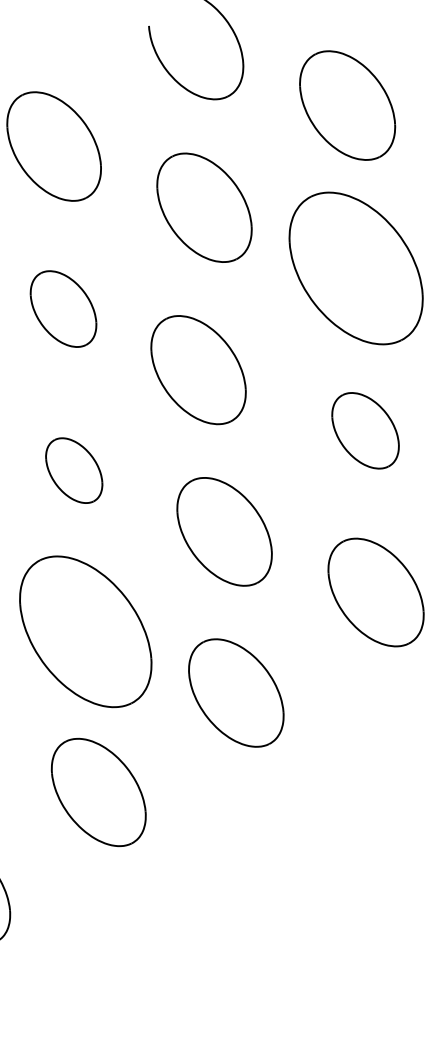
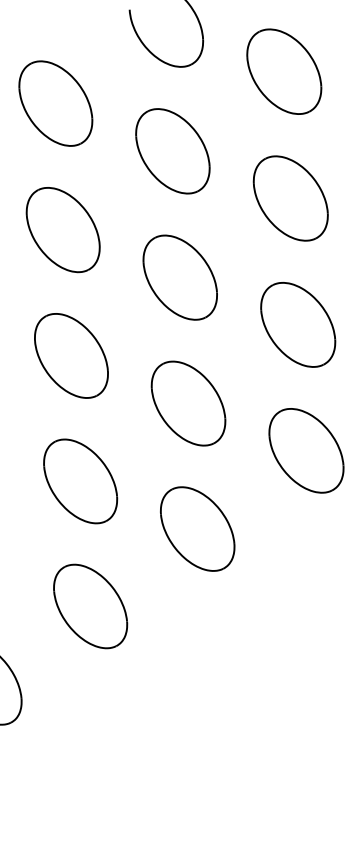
part: (355, 268) -> (290, 198), size x0.71
part: (62, 309) -> (62, 230), size x1.43
part: (197, 369) -> (179, 277), moved
part: (365, 430) -> (298, 324), size x1.43
part: (74, 470) -> (71, 355), size x1.67
part: (85, 631) -> (80, 481), size x0.71

